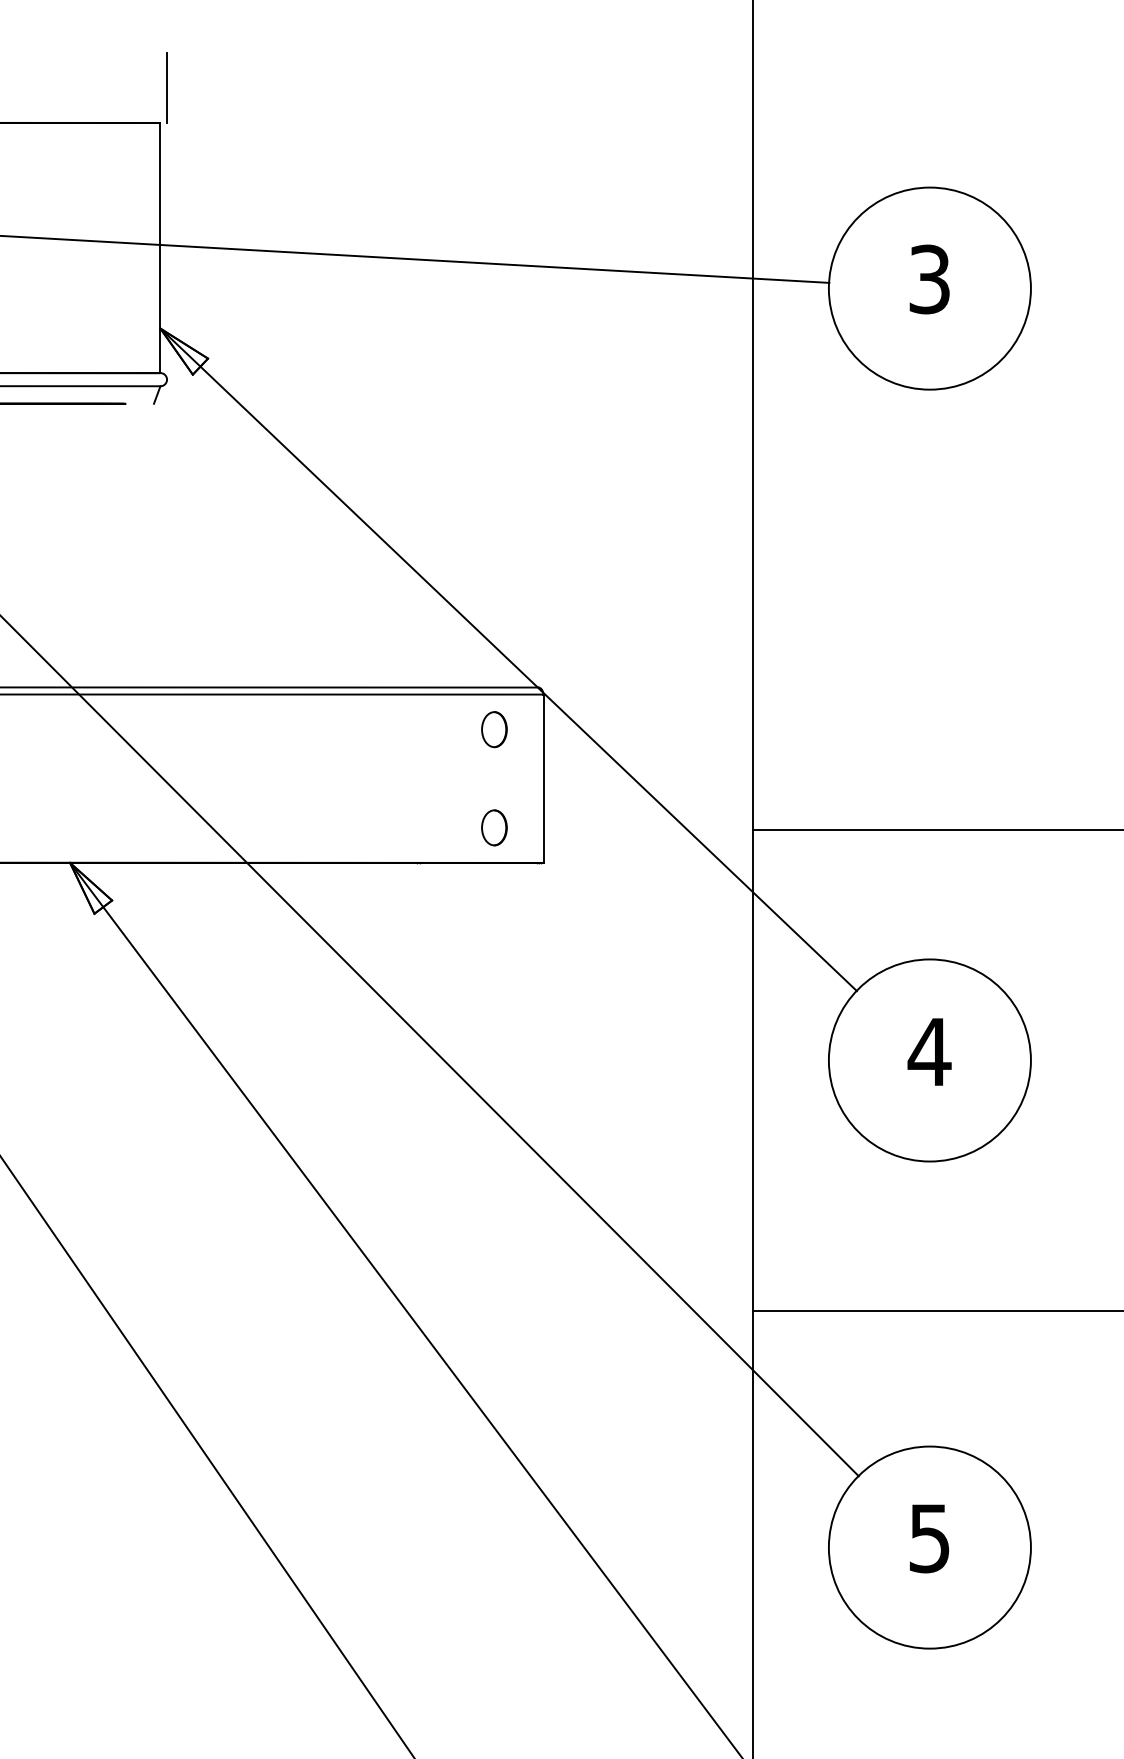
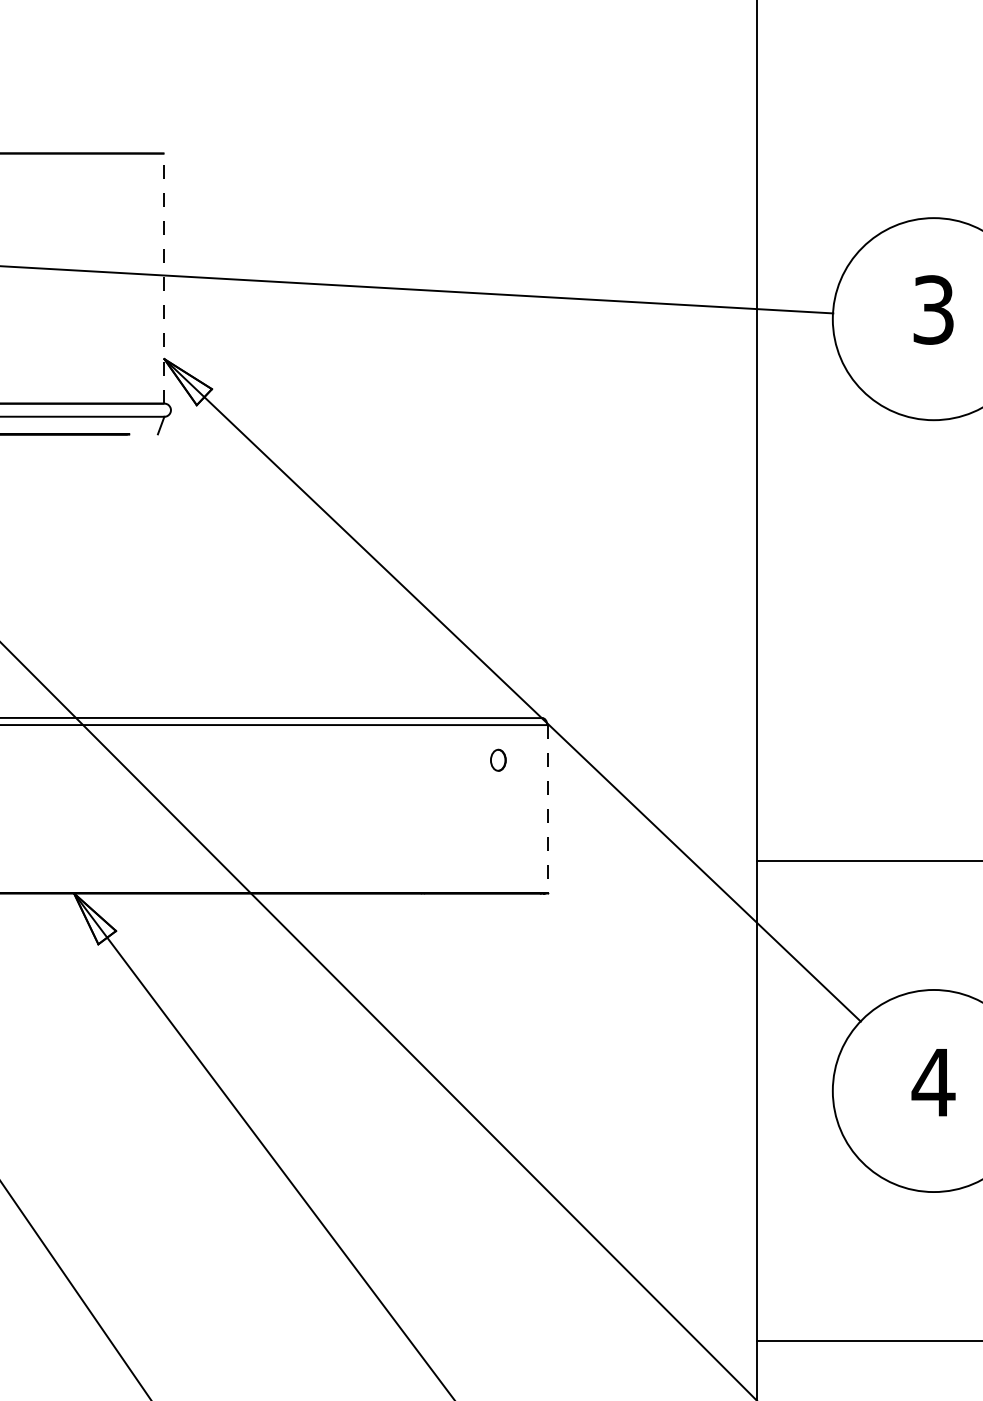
line: (167, 87) -> (171, 118), removed
line: (160, 247) -> (164, 278), solid -> dashed
part: (494, 729) -> (498, 760), size x0.6
line: (543, 779) -> (547, 810), solid -> dashed
part: (494, 827) -> (498, 858), removed

